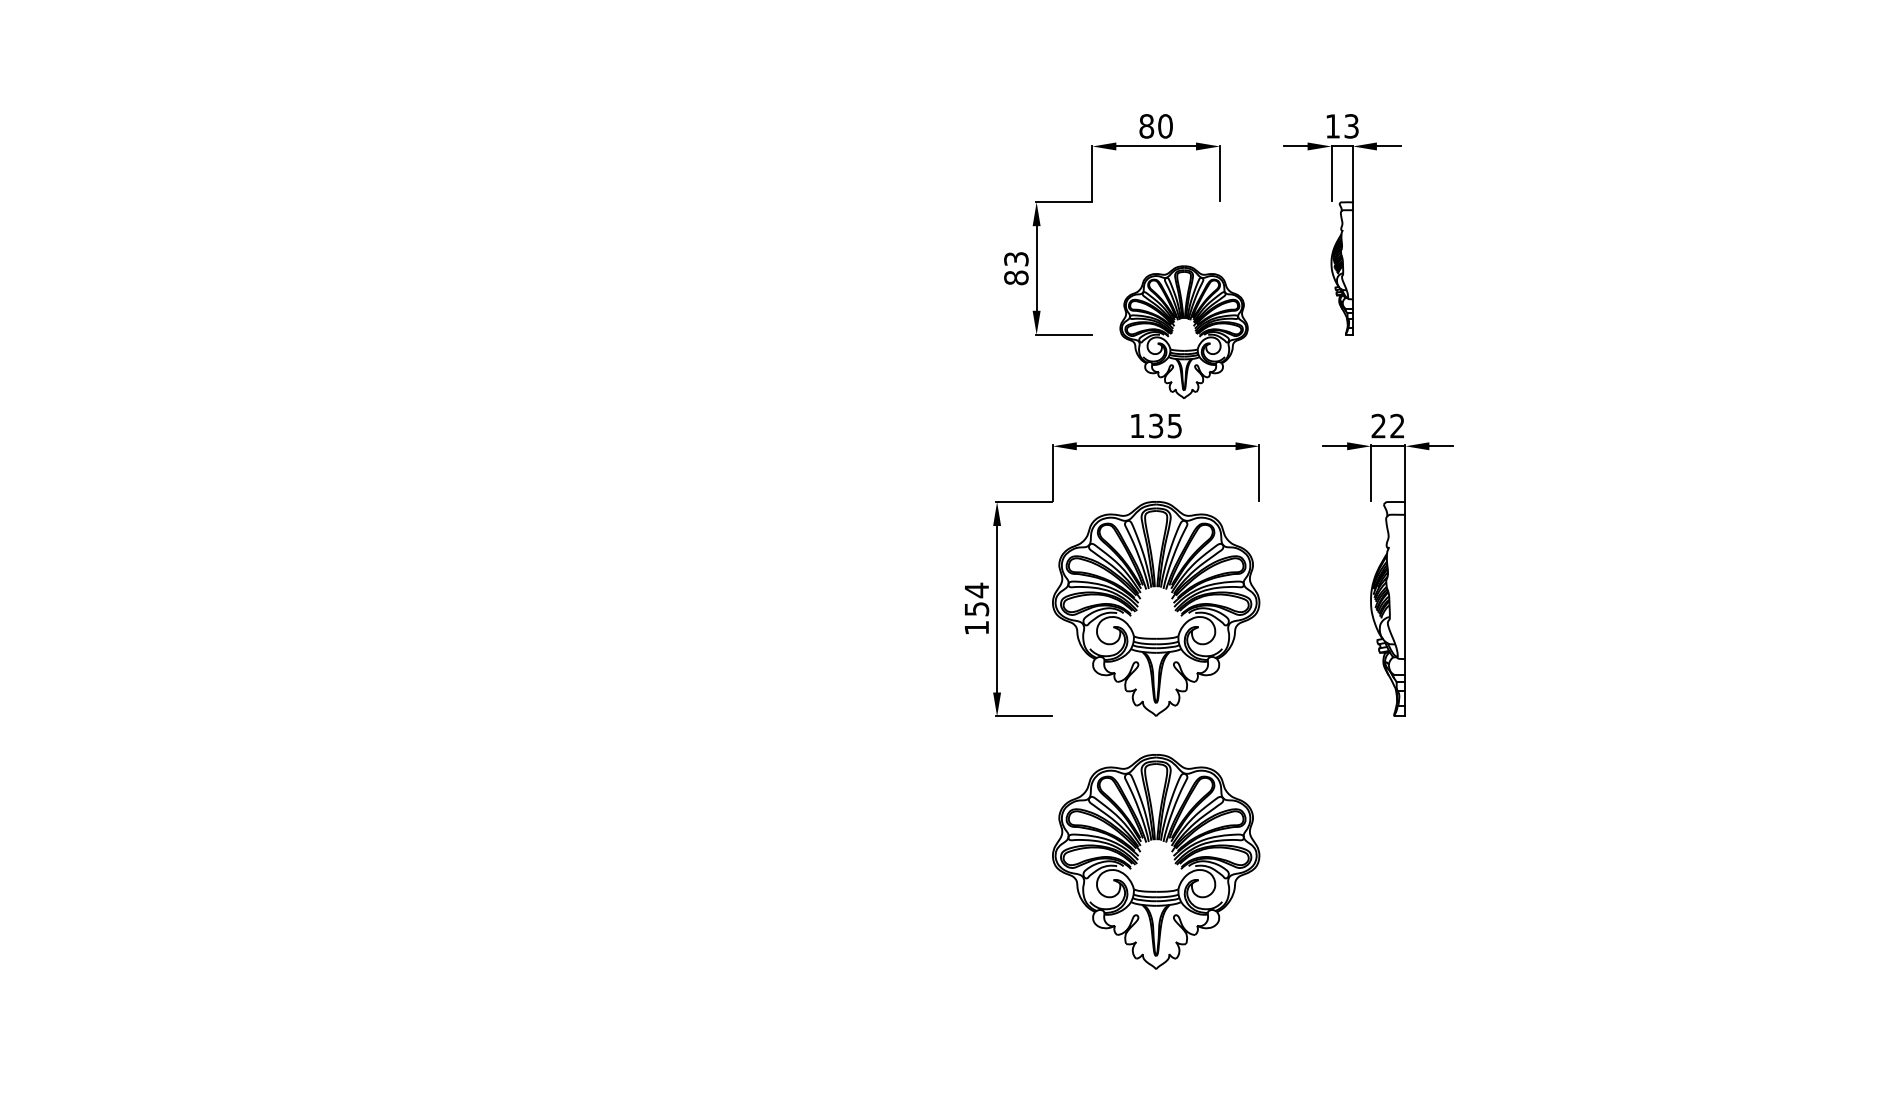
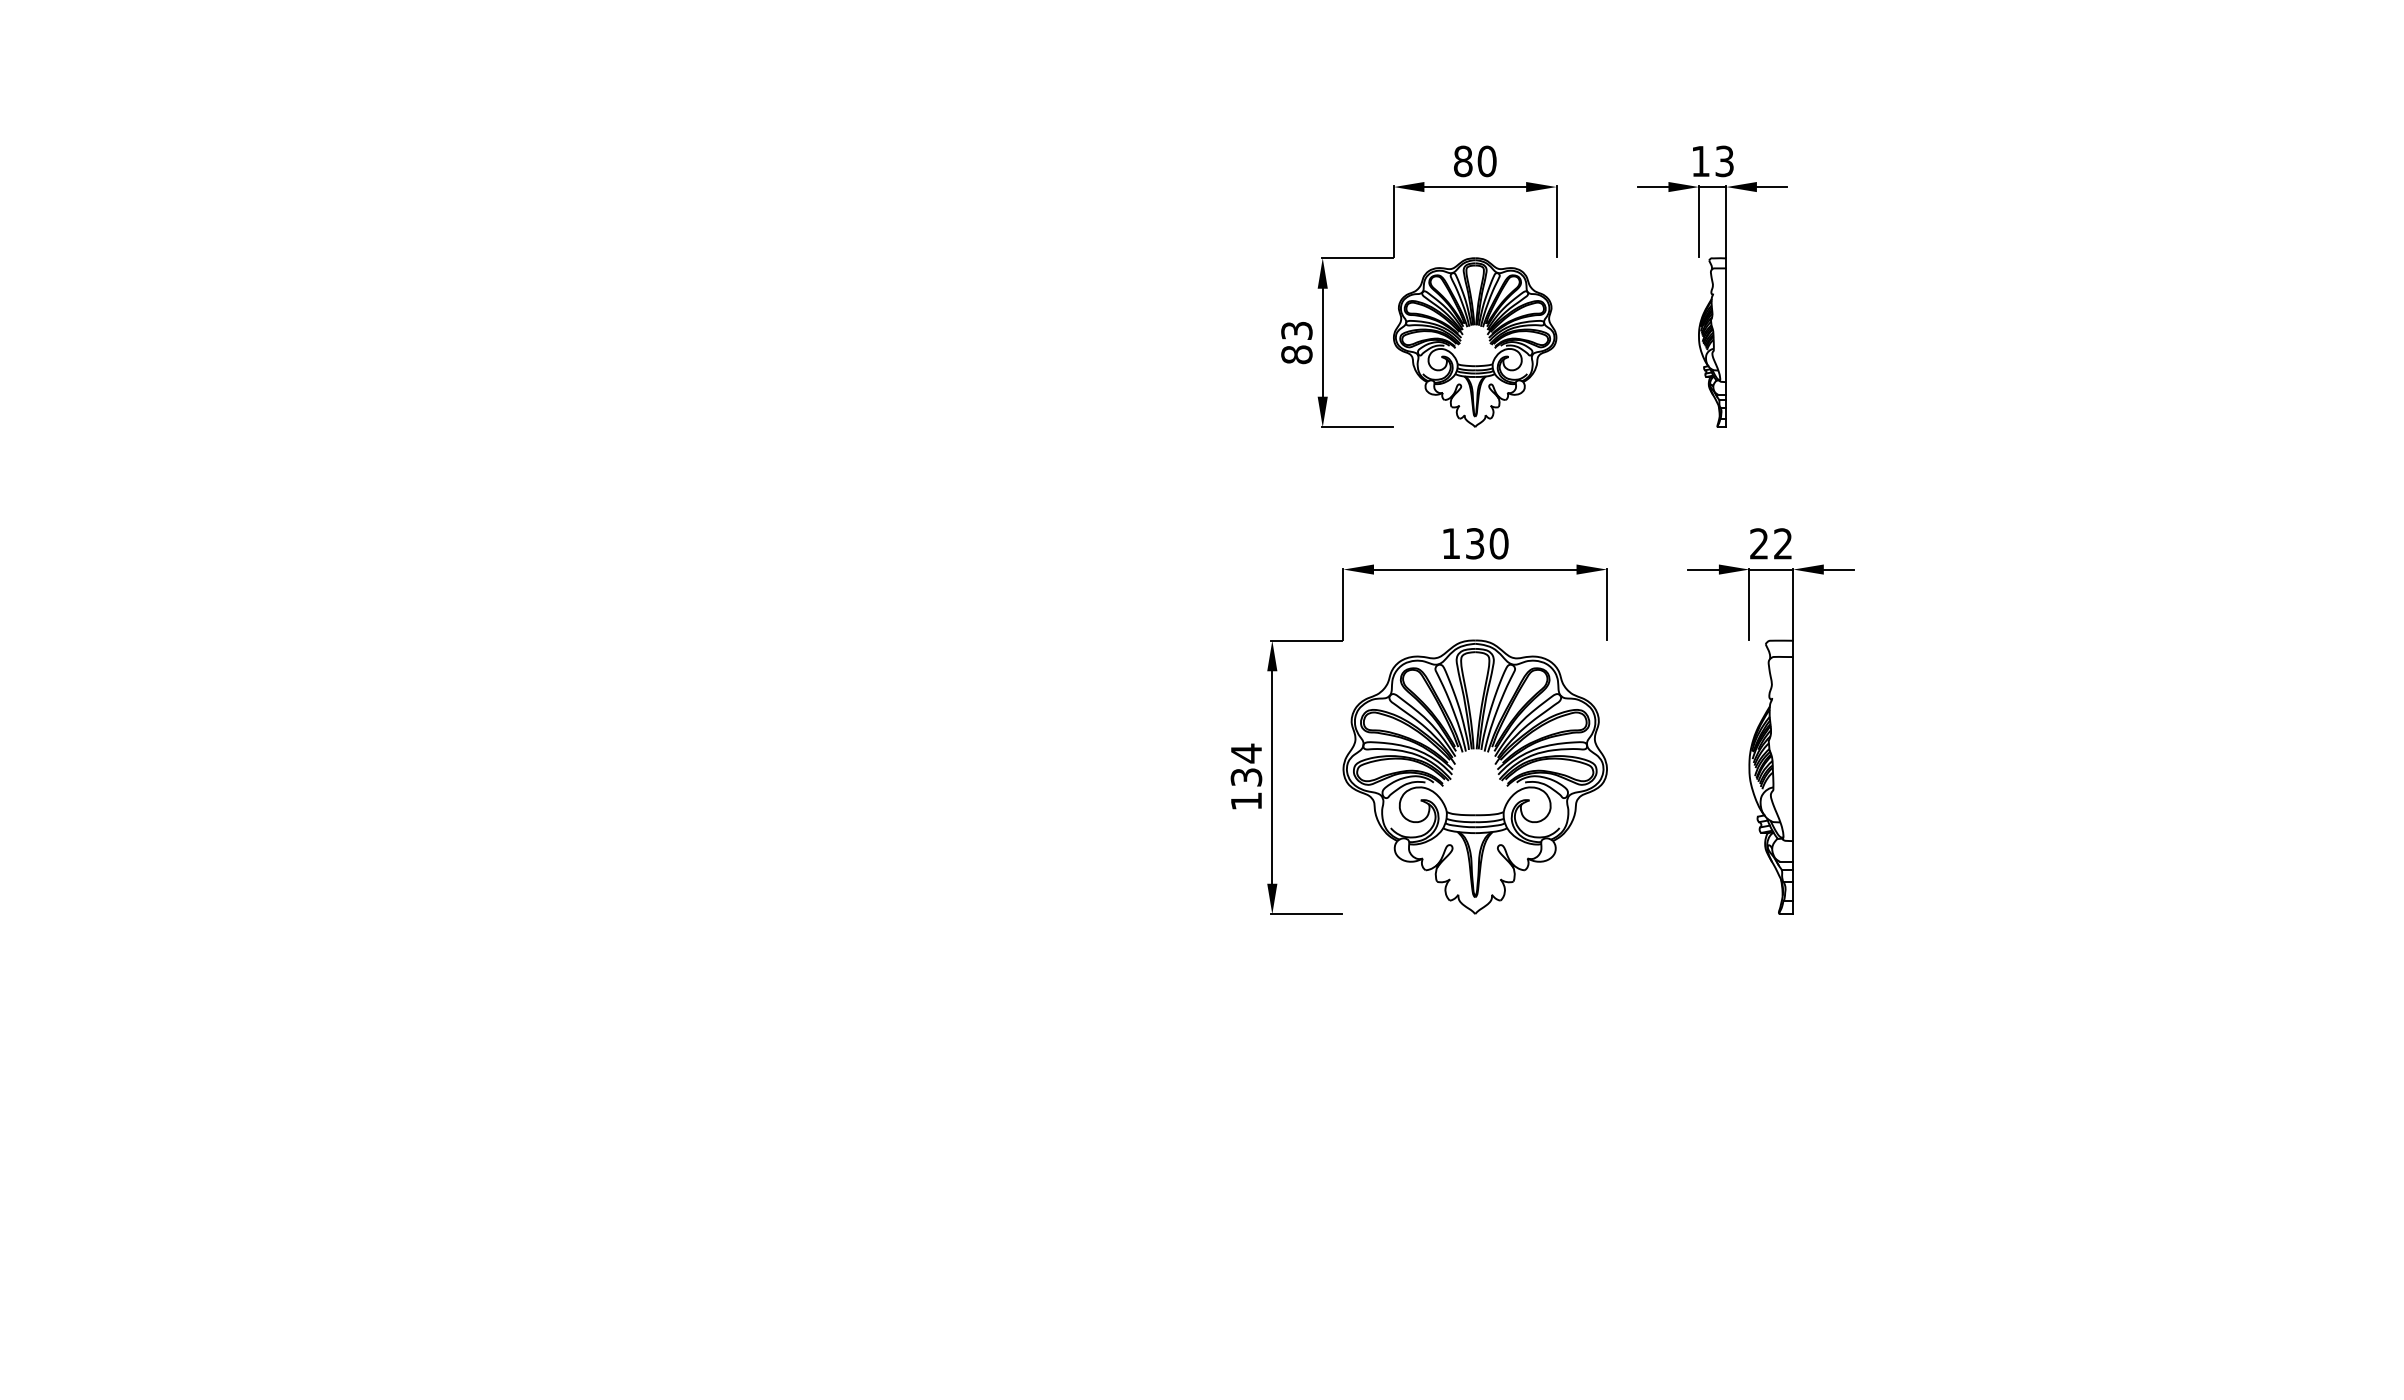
part: (1183, 331) -> (1474, 341), moved
text: (1174, 425) -> (1498, 543), 135 -> 130
text: (976, 608) -> (1246, 776), 154 -> 134
part: (1156, 861) -> (1475, 1099), removed

